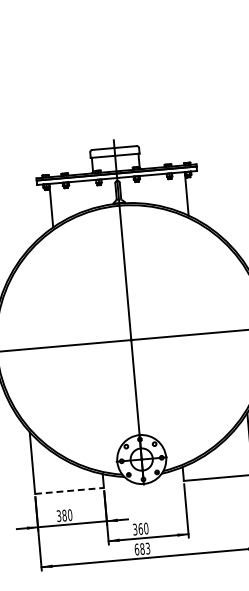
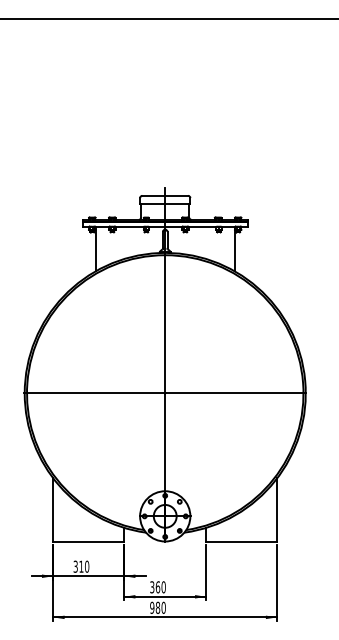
line: (70, 490) -> (89, 541), dashed -> solid
text: (64, 515) -> (81, 566), 380 -> 310
text: (141, 548) -> (157, 607), 683 -> 980

